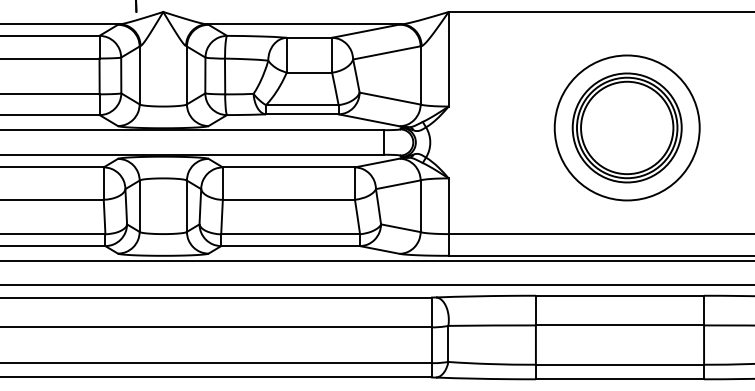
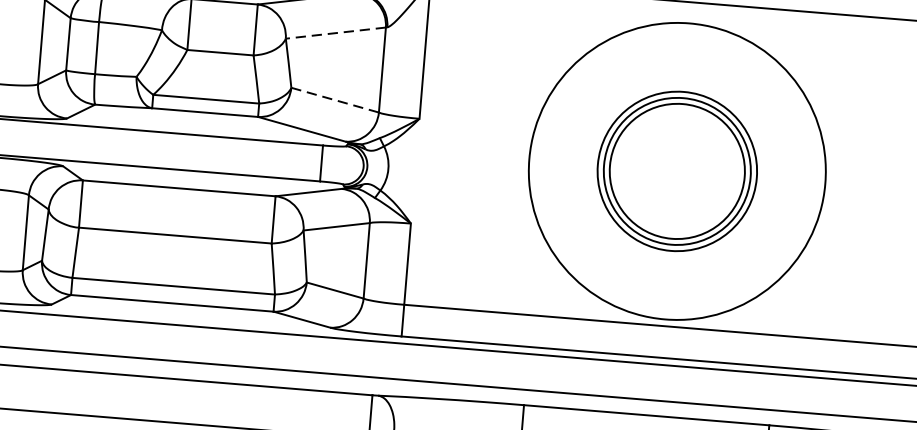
line: (386, 53) -> (335, 33), solid -> dashed
line: (390, 98) -> (335, 100), solid -> dashed
circle: (626, 127) -> (676, 170), size x1.4

